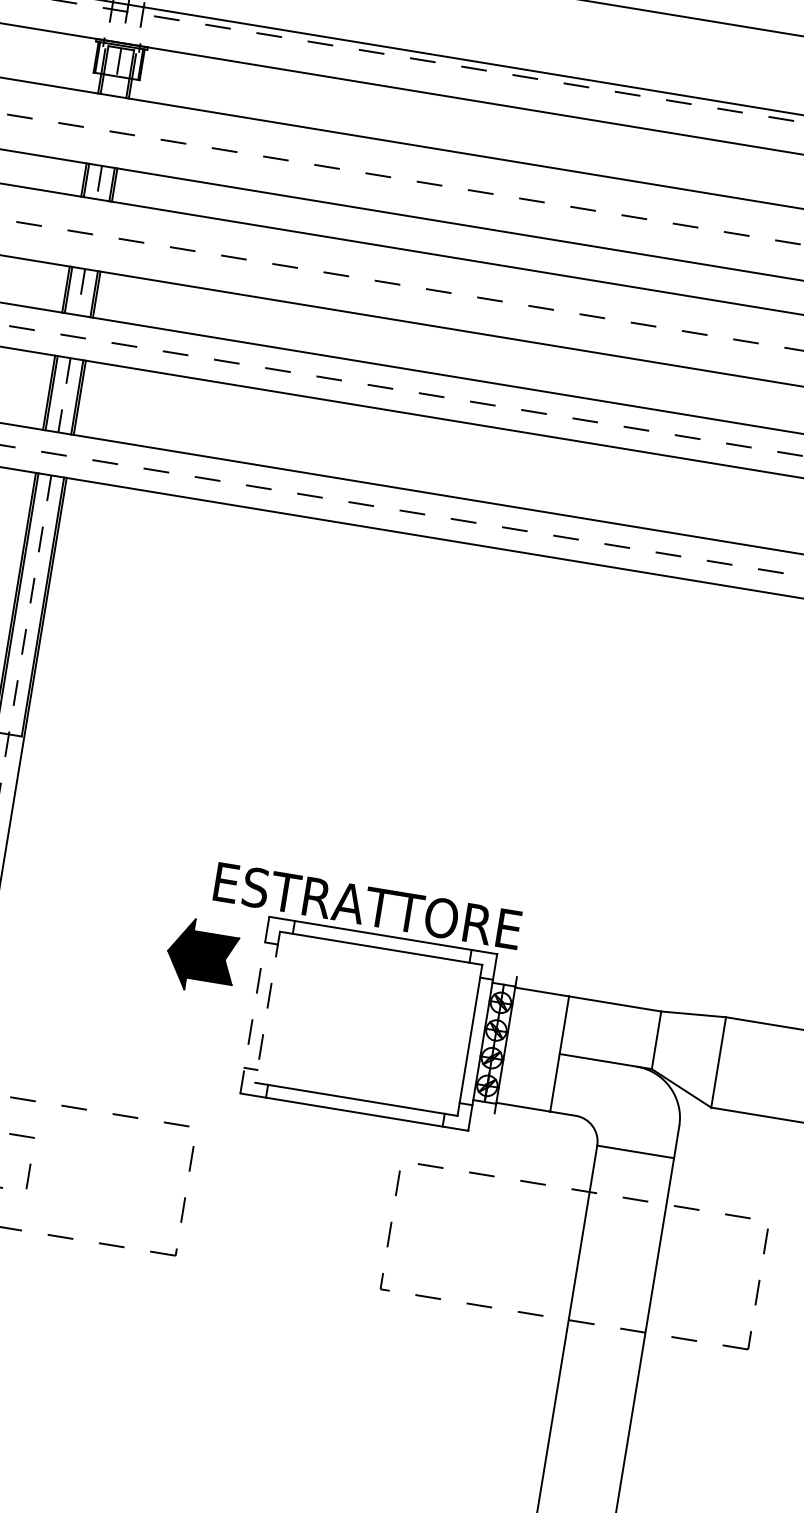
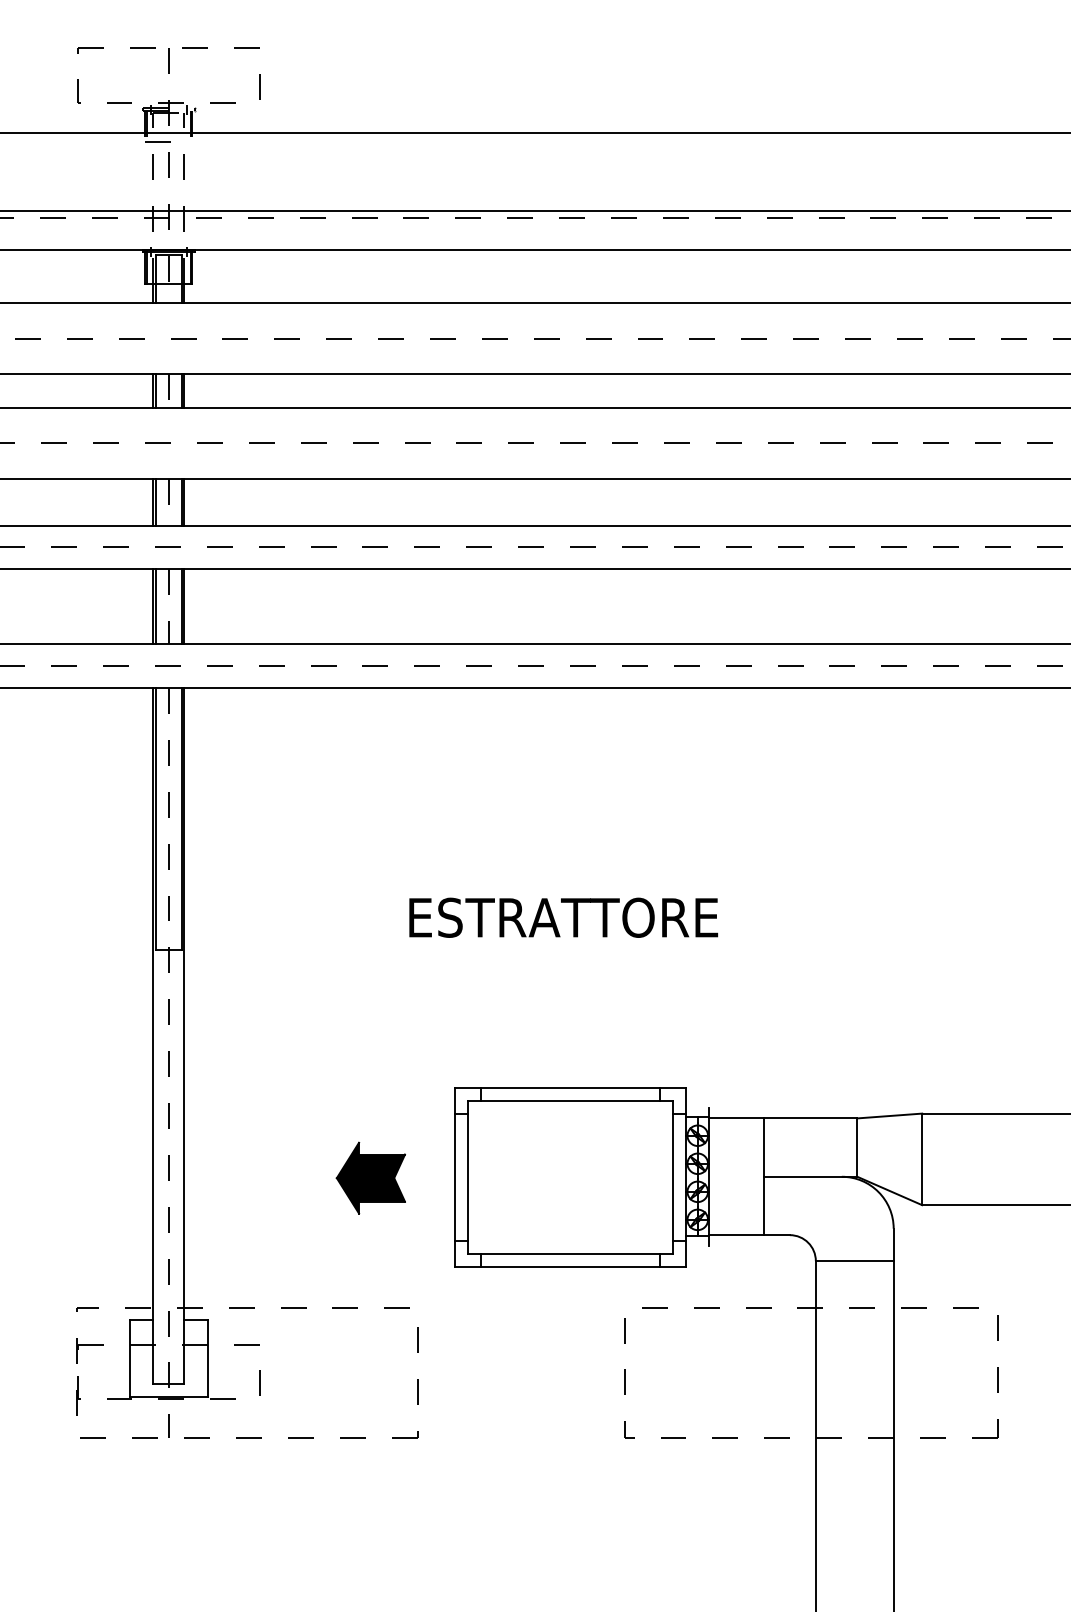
text: (367, 905) -> (563, 917), moved
part: (201, 955) -> (370, 1177), moved
line: (255, 1004) -> (455, 1177), dashed -> solid
line: (267, 1006) -> (468, 1177), dashed -> solid

